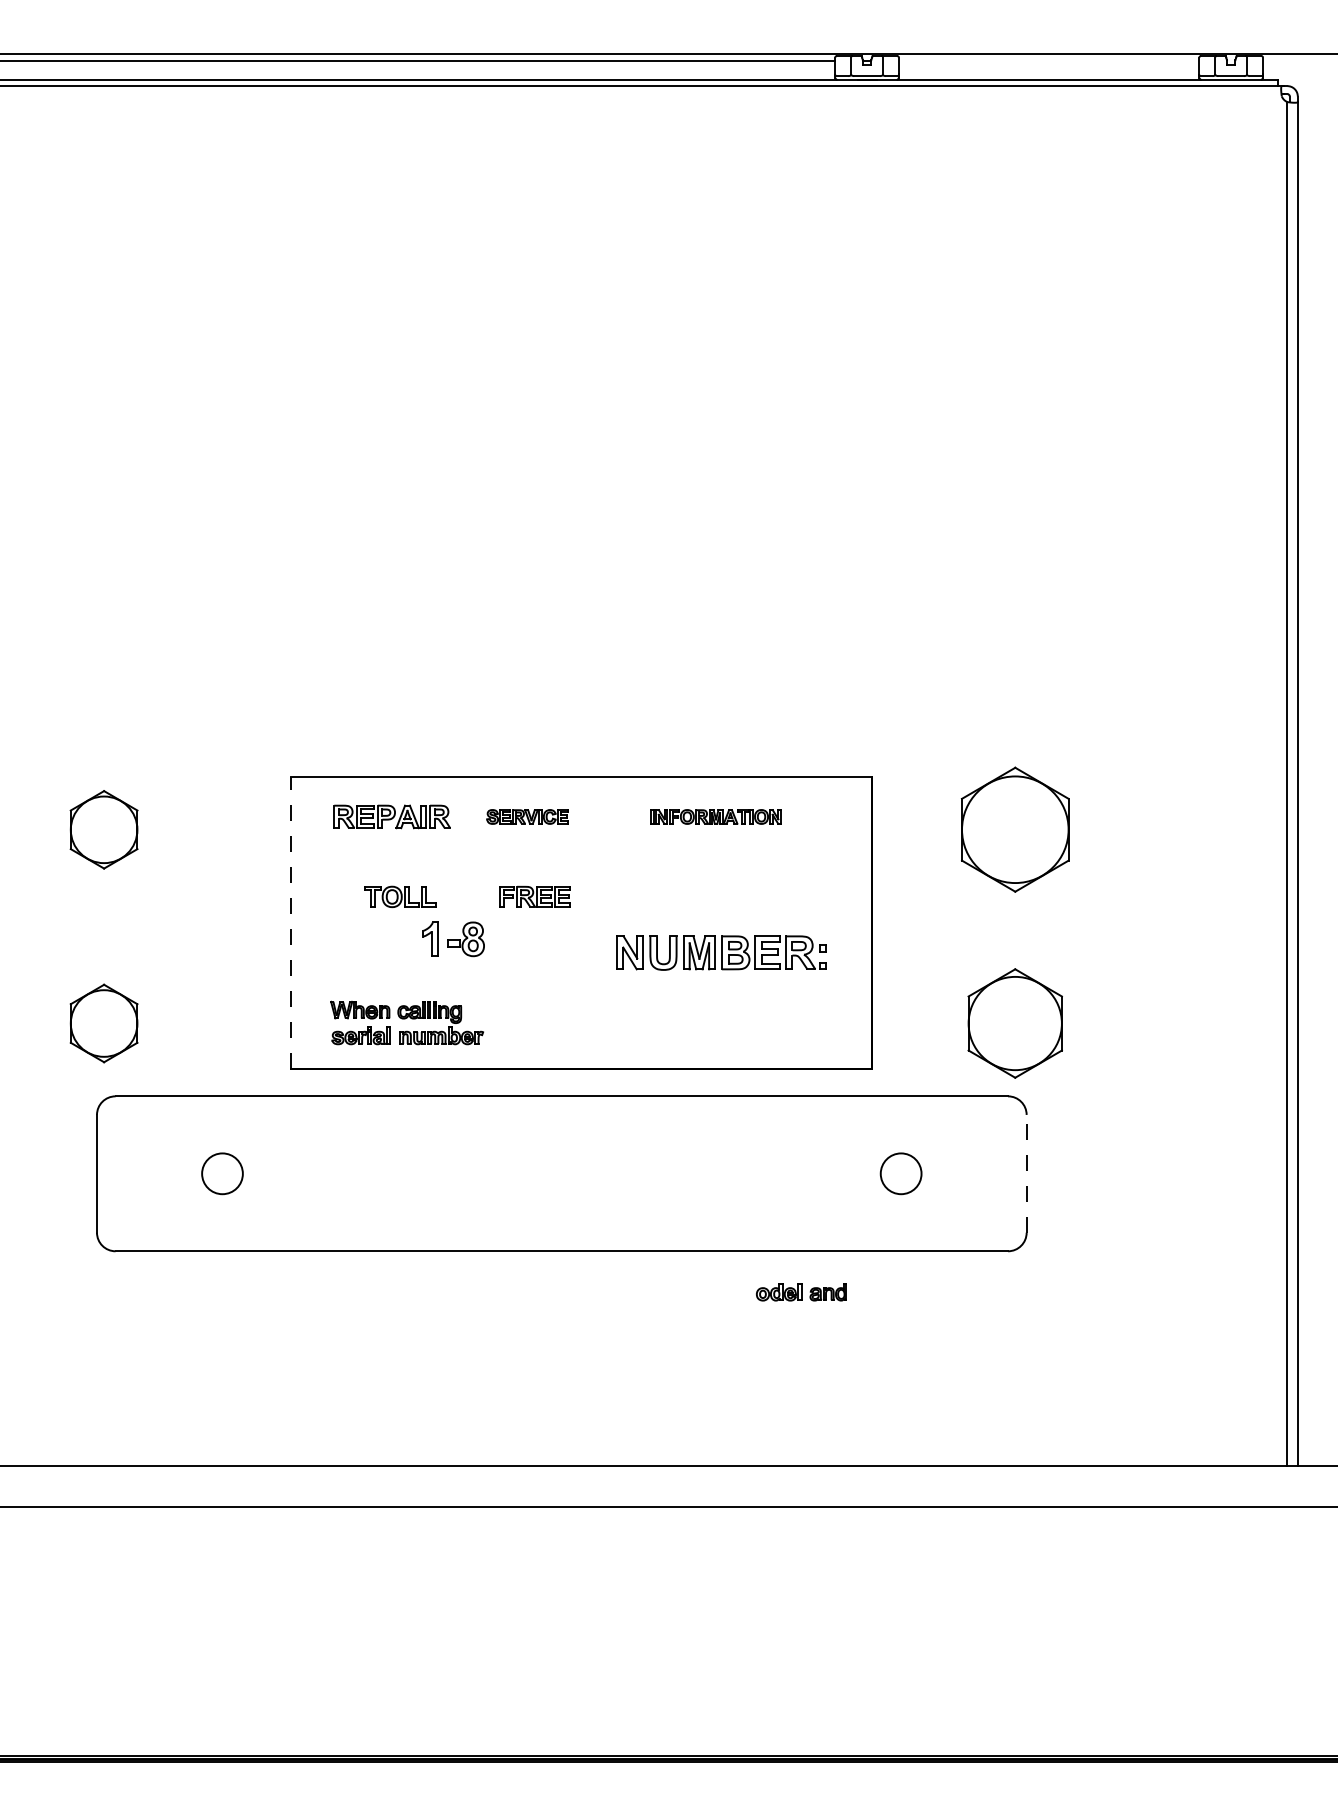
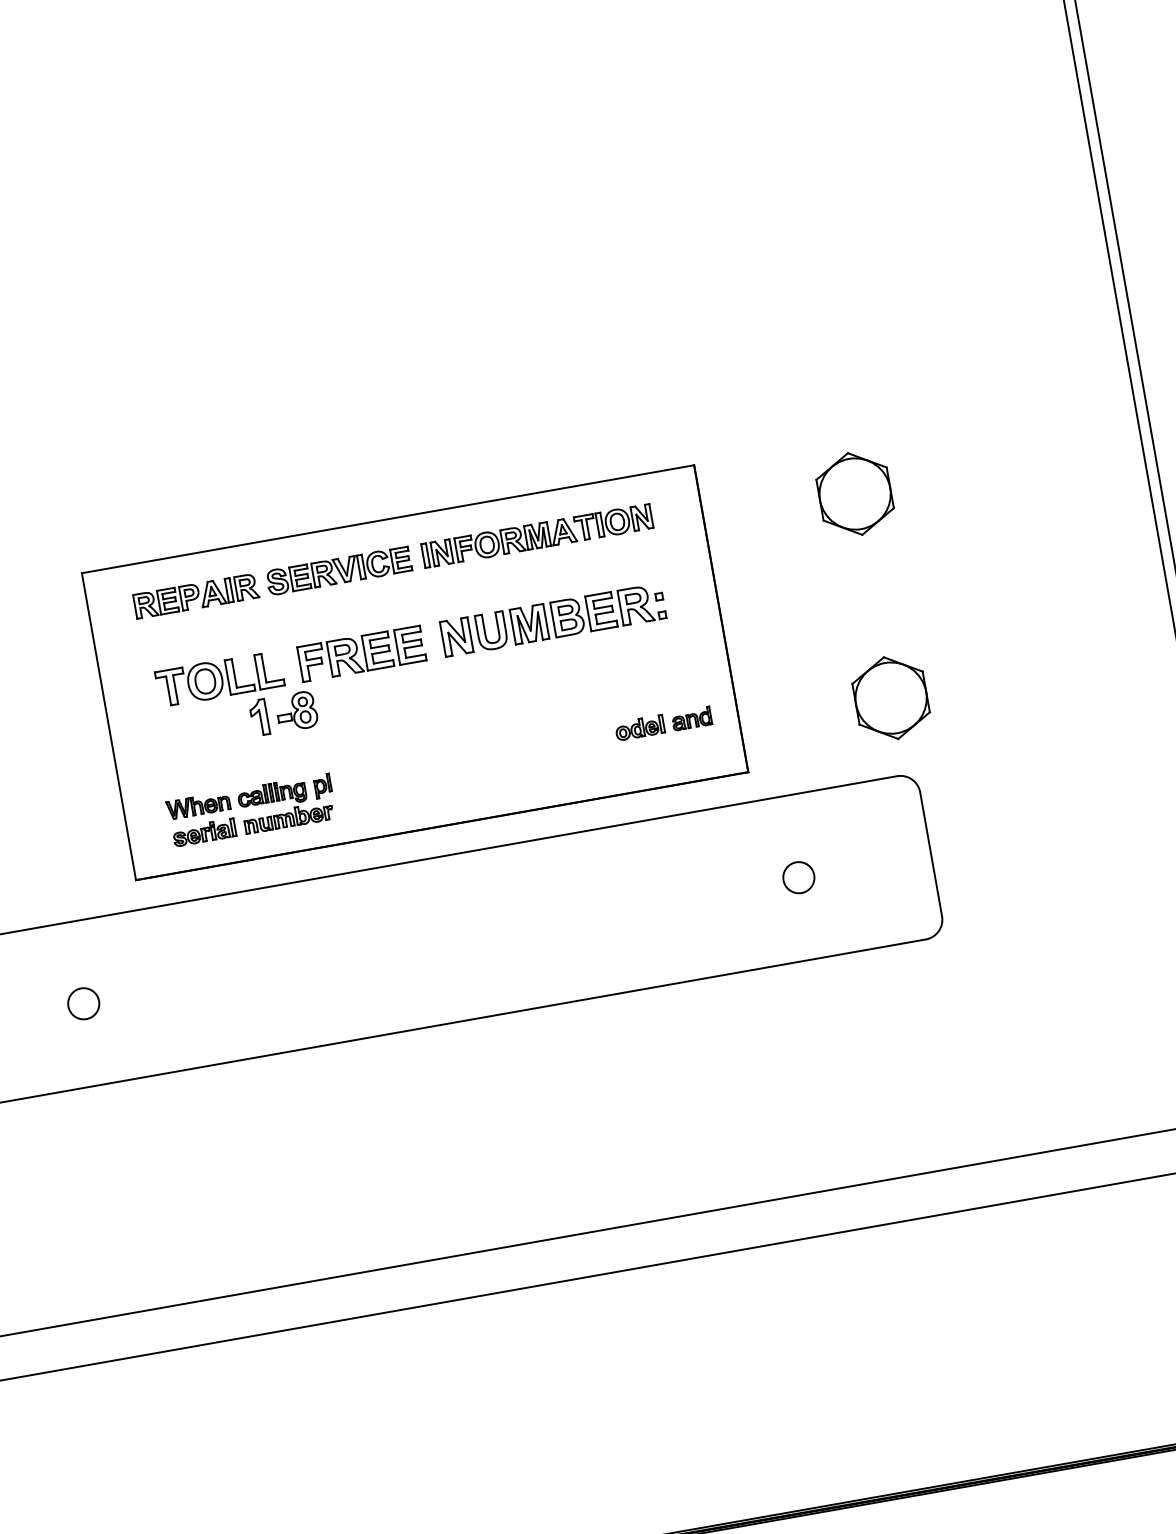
part: (527, 816) -> (338, 570), size x1.67
part: (715, 816) -> (536, 535), size x1.67
part: (1014, 829) -> (854, 493), size x0.62
part: (400, 896) -> (219, 678), size x1.67
part: (535, 896) -> (362, 653), size x1.67
line: (290, 922) -> (108, 726), dashed -> solid
part: (721, 952) -> (552, 619), moved
part: (477, 1012) -> (322, 786), added
part: (1014, 1023) -> (890, 698), size x0.71
circle: (222, 1173) -> (83, 1003), size x0.71
circle: (900, 1173) -> (798, 877), size x0.71
line: (1026, 1173) -> (930, 854), dashed -> solid
part: (801, 1292) -> (663, 724), moved

